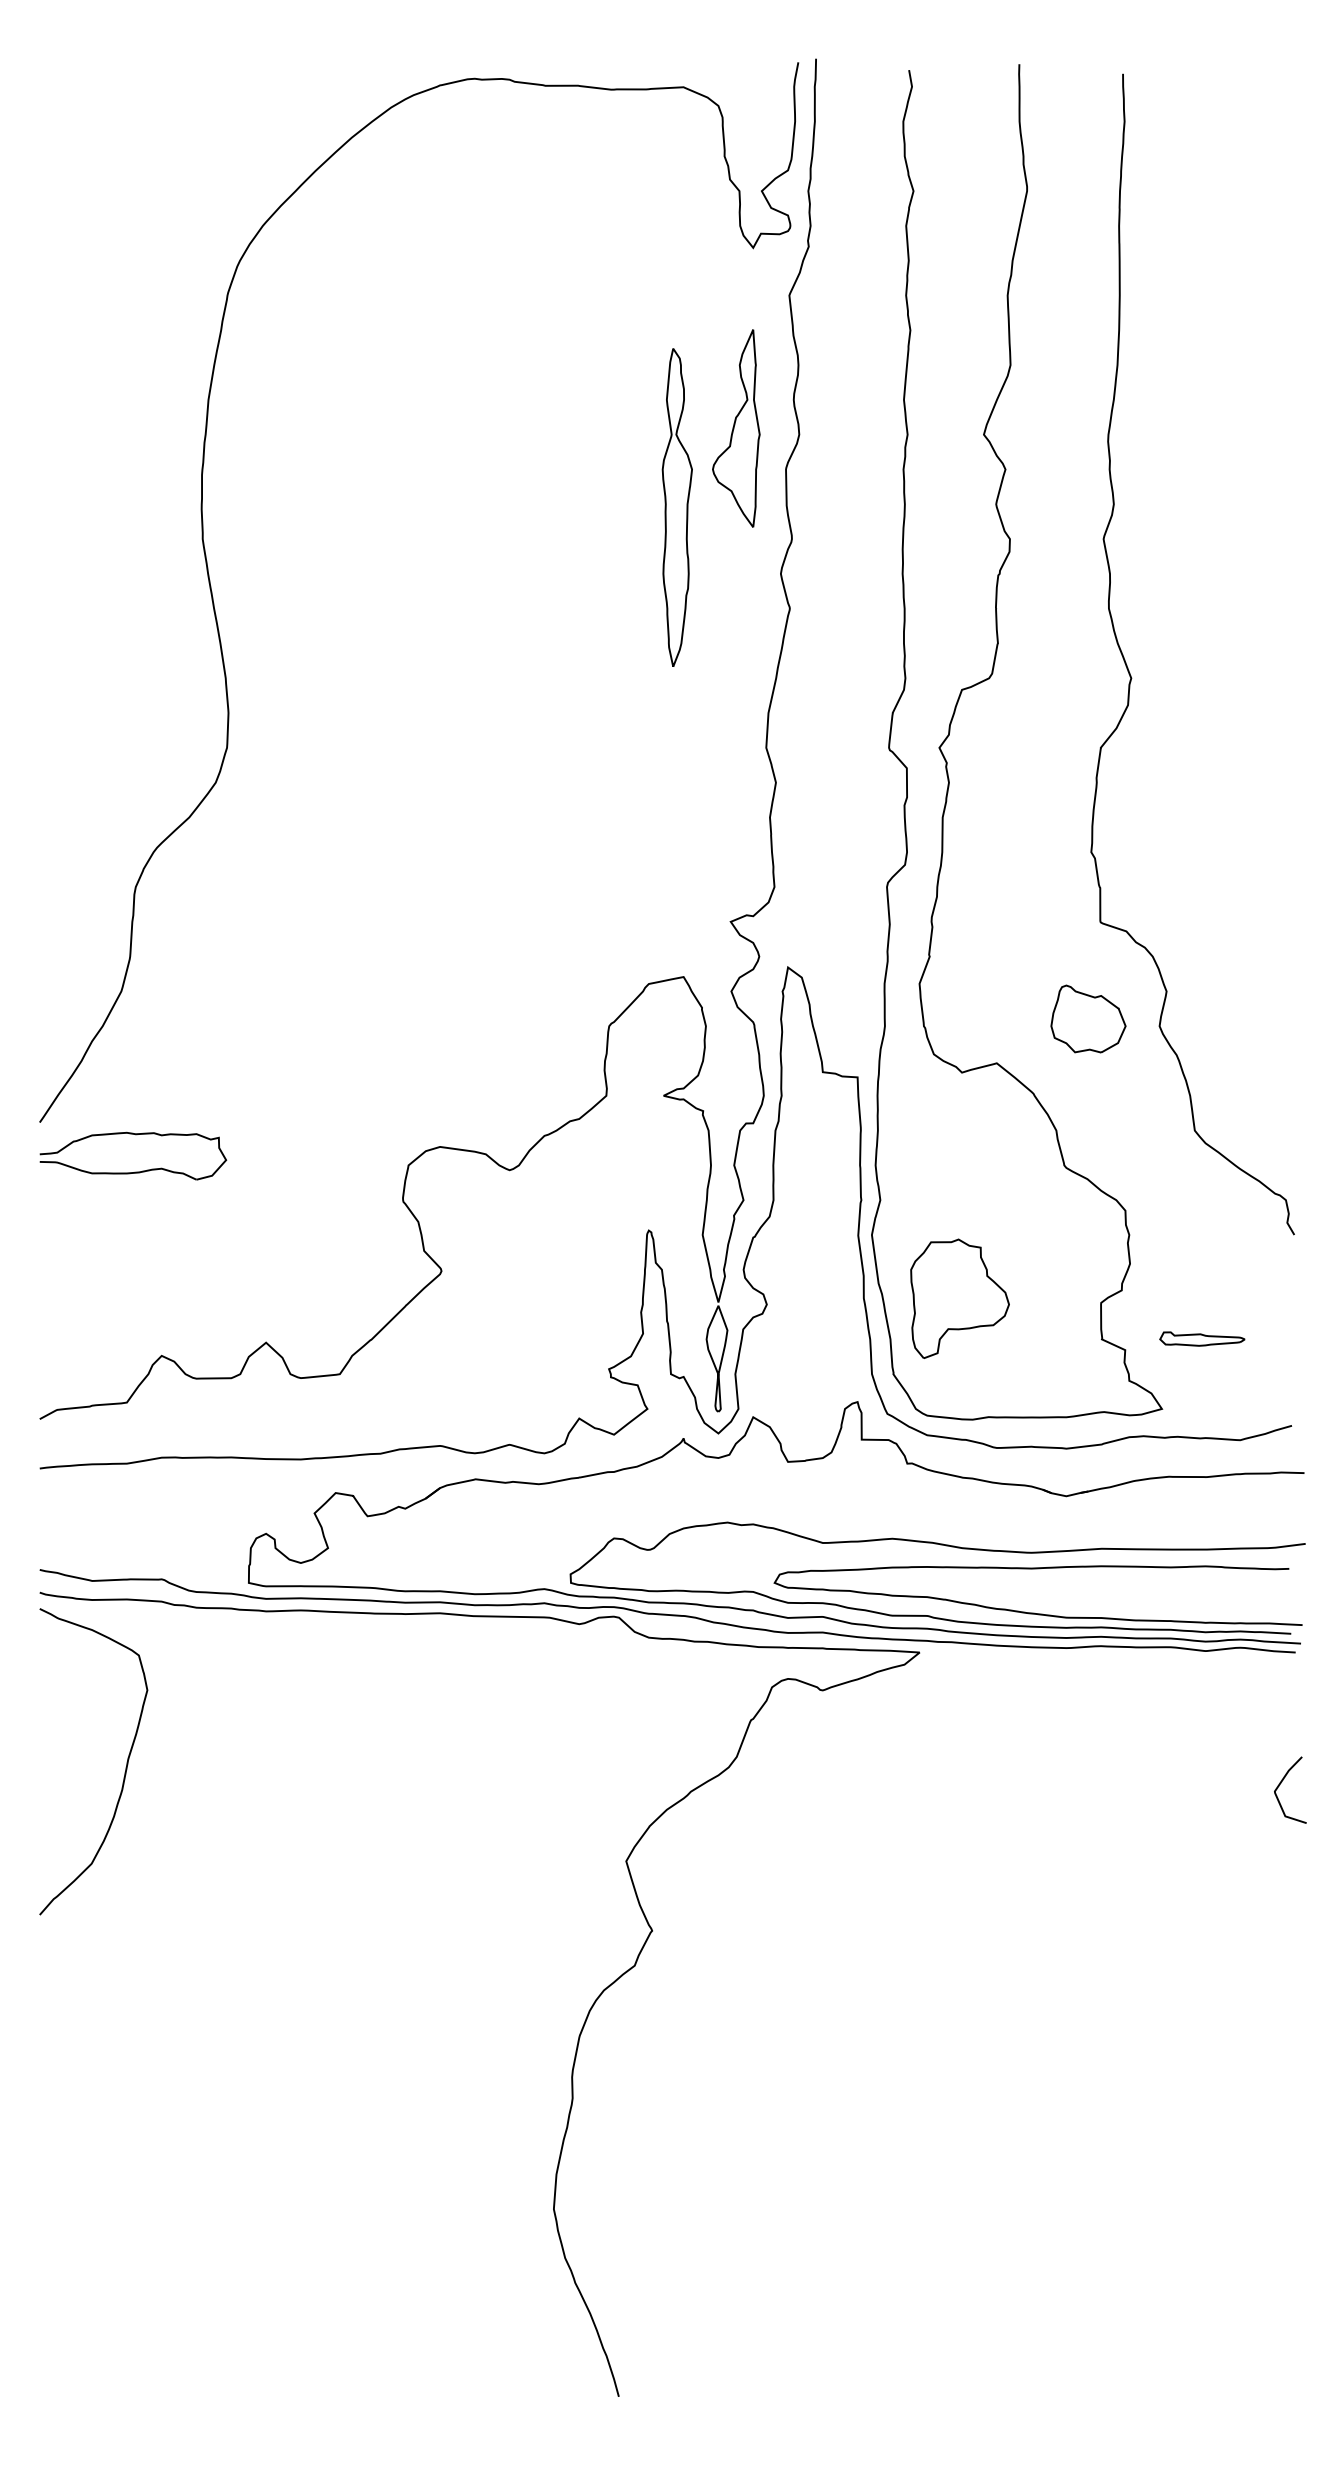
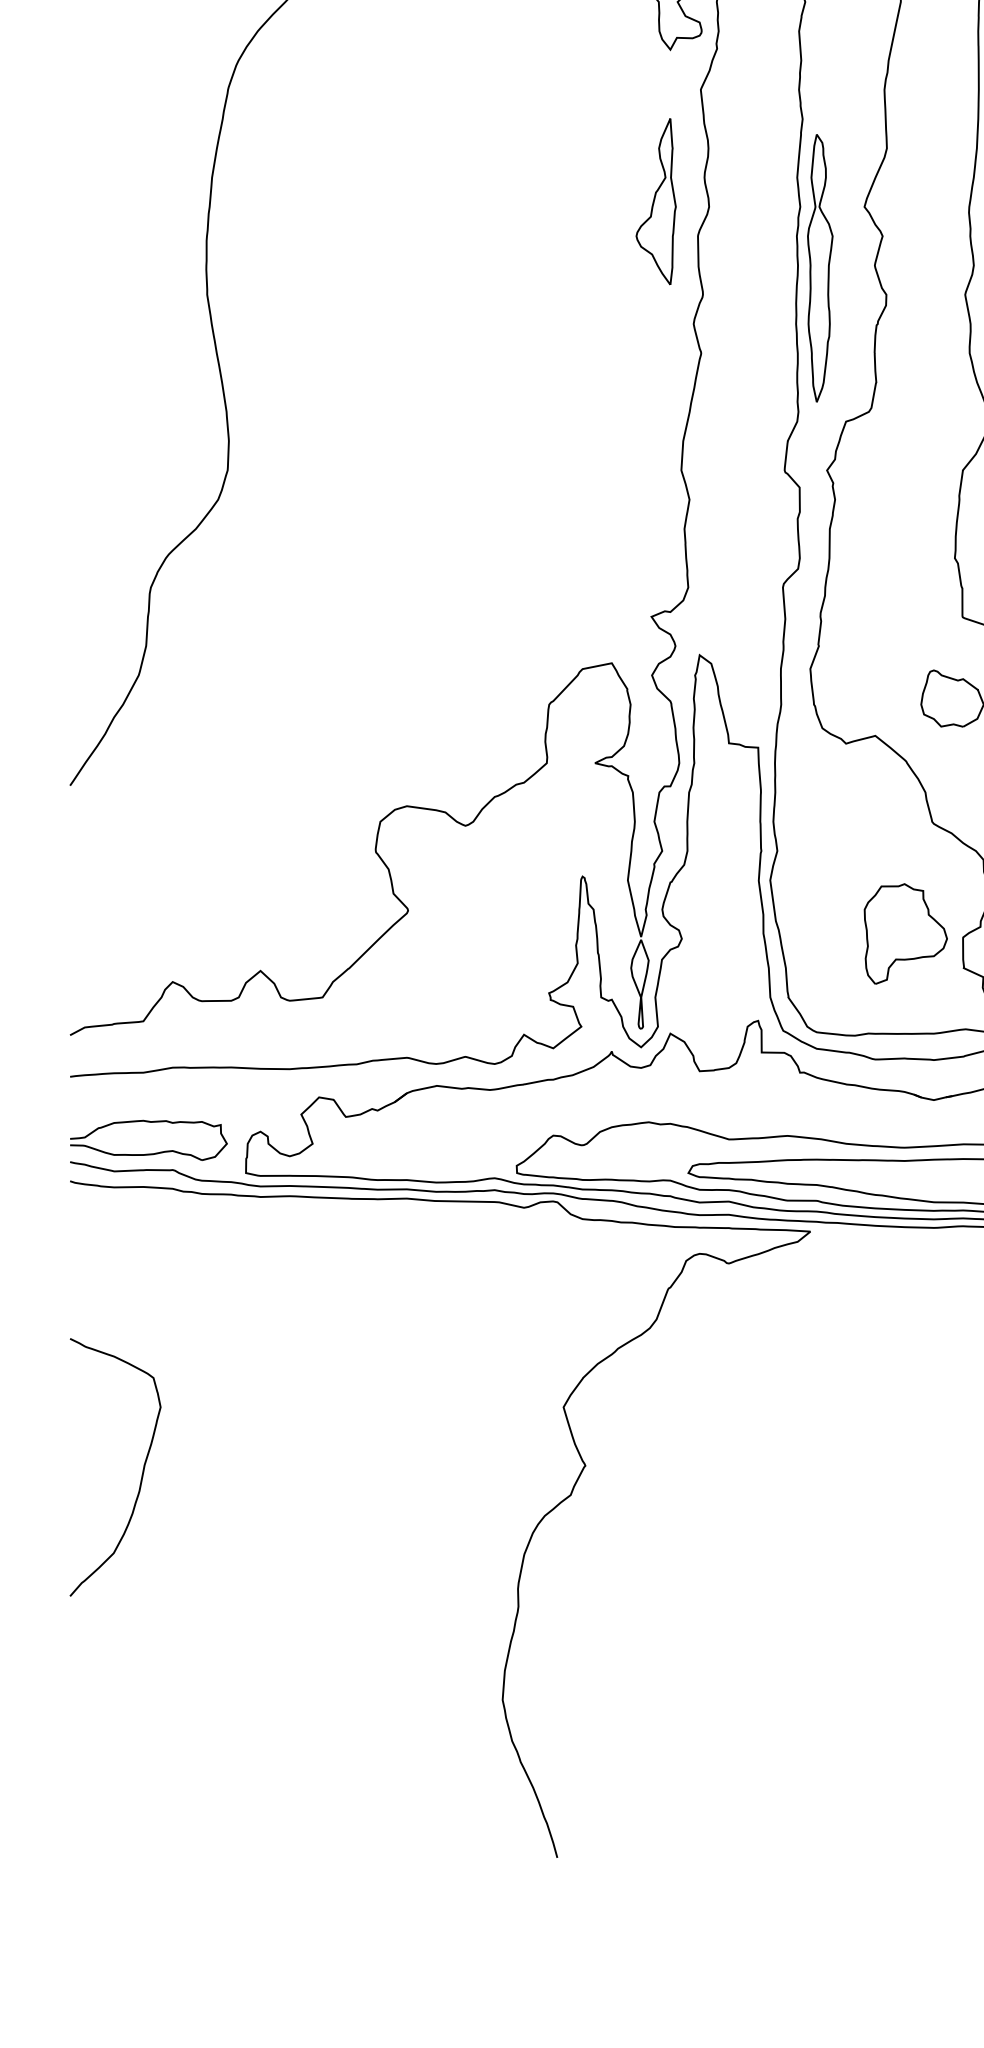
part: (676, 507) -> (819, 268), moved
part: (134, 1171) -> (149, 1153), moved
part: (959, 1298) -> (905, 933), moved
curve: (125, 1767) -> (142, 1472), moved

